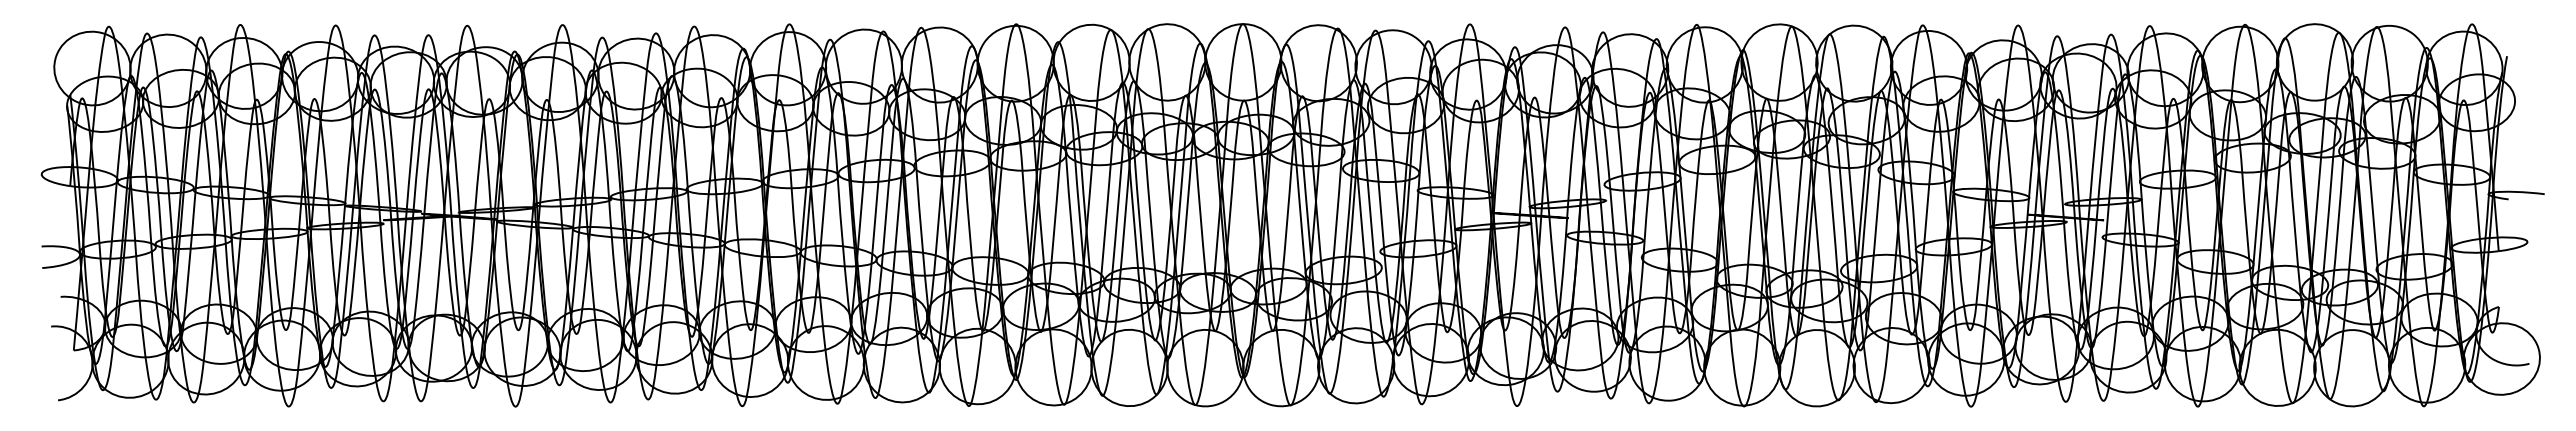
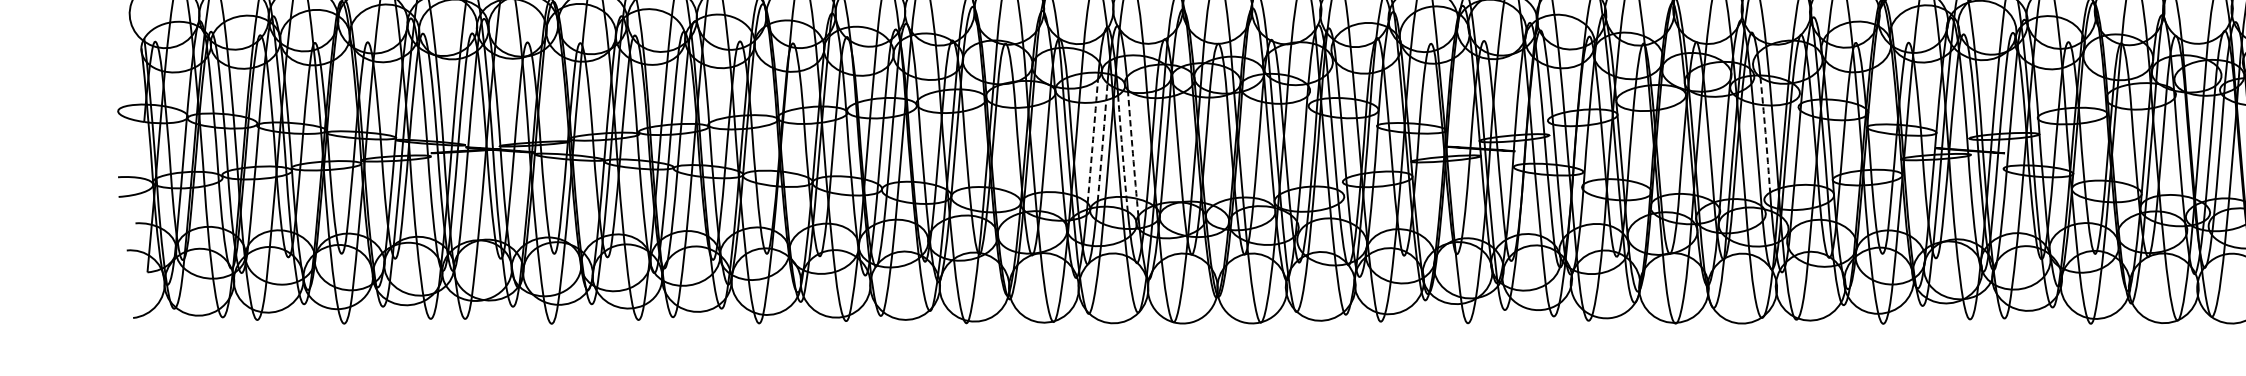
arc: (1842, 199) -> (1765, 134), solid -> dashed
arc: (1107, 205) -> (1093, 139), solid -> dashed
arc: (1118, 207) -> (1103, 141), solid -> dashed
arc: (1150, 220) -> (1132, 153), solid -> dashed
arc: (1139, 221) -> (1122, 154), solid -> dashed

